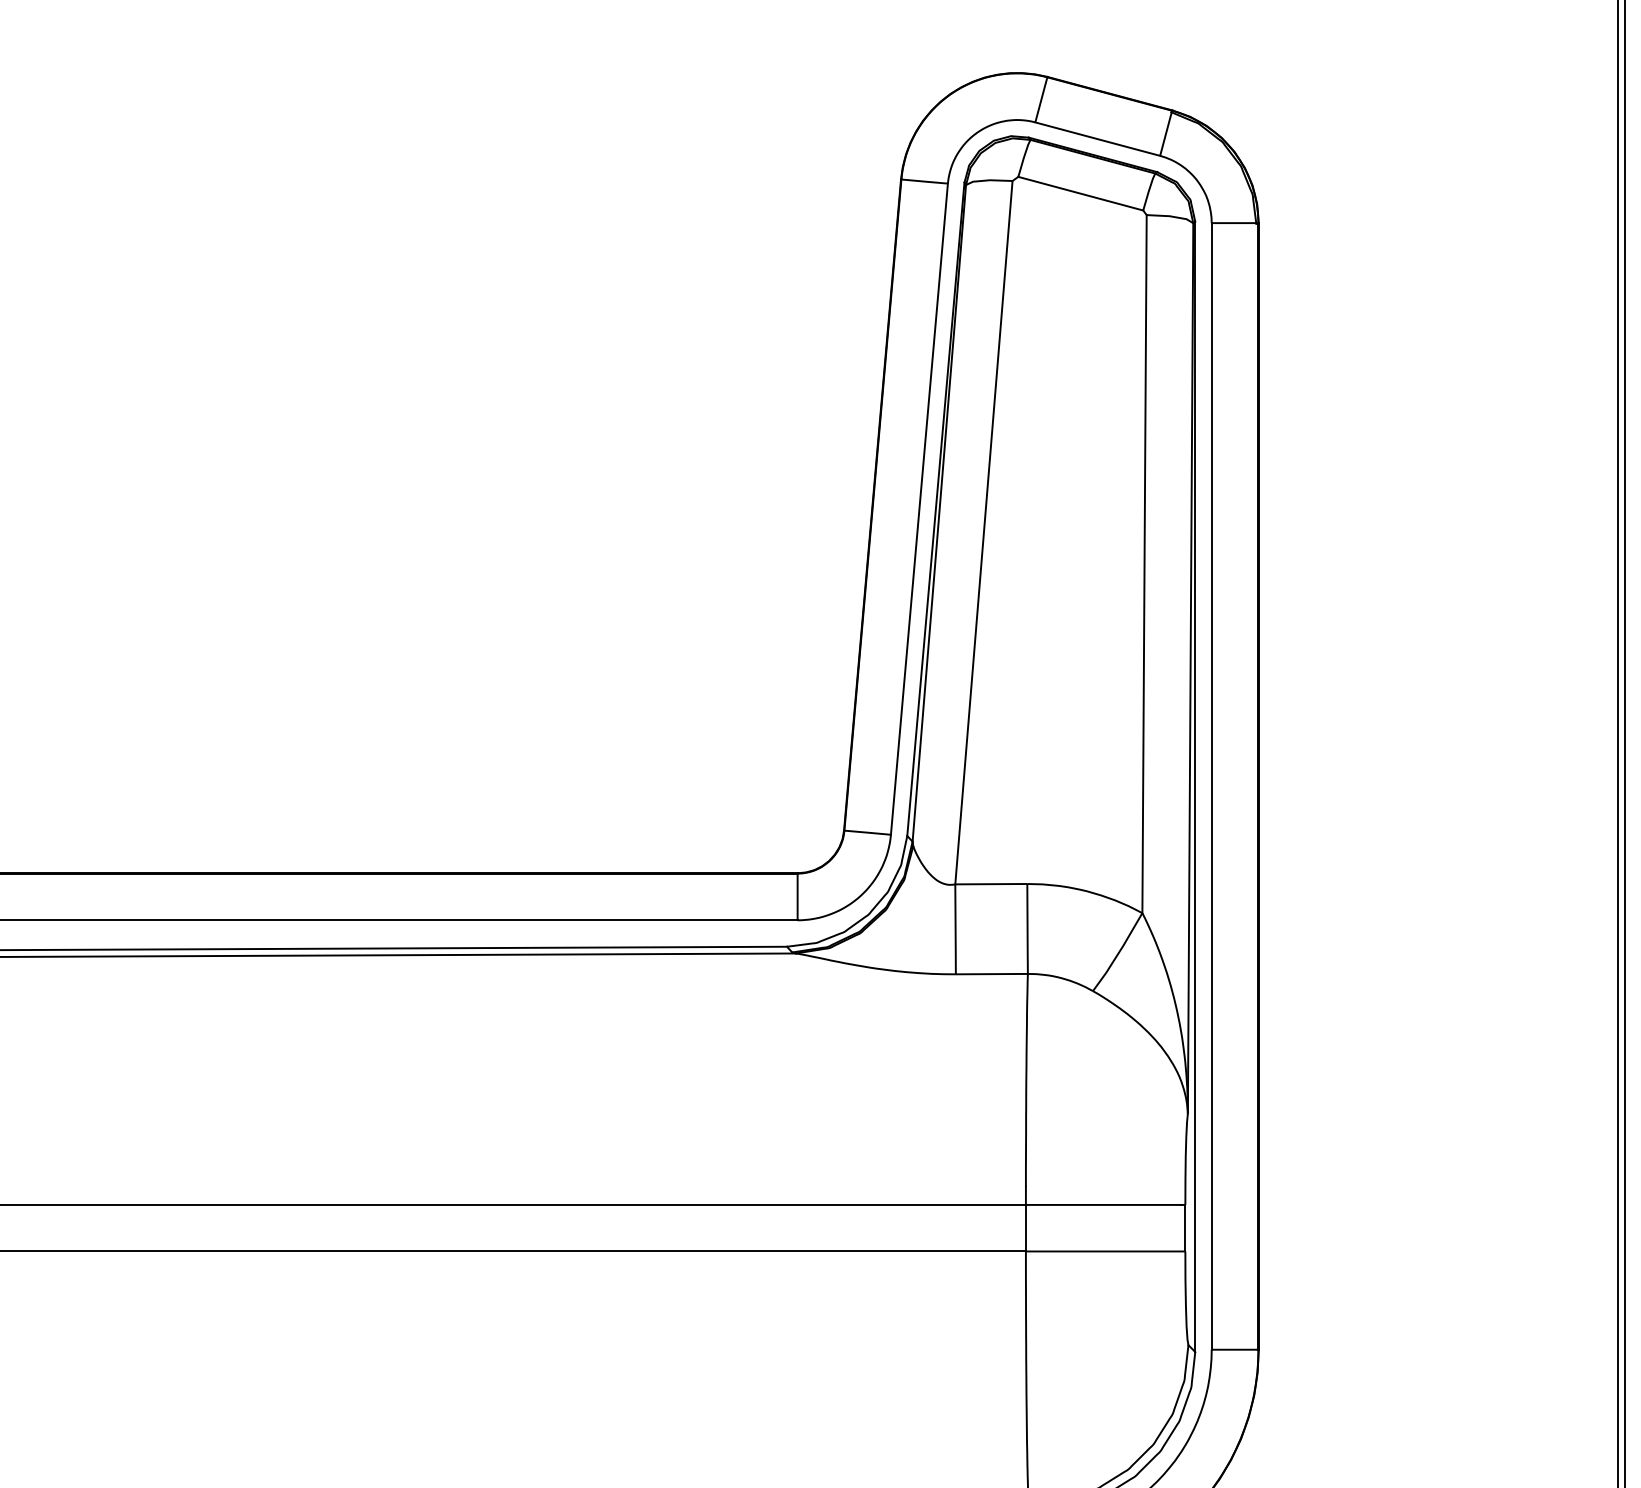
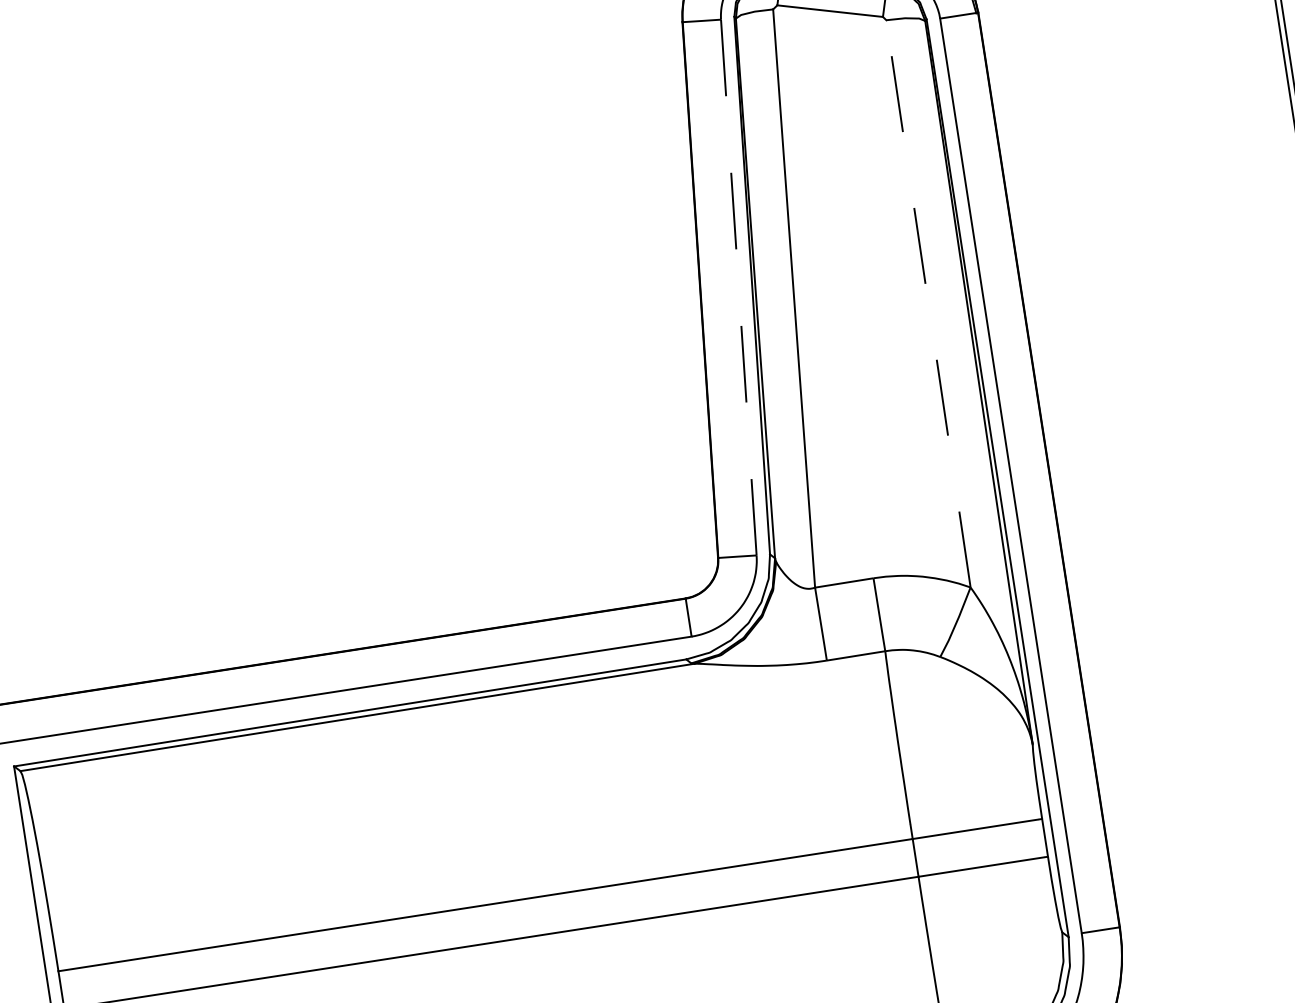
line: (919, 509) -> (738, 287), solid -> dashed
line: (1144, 563) -> (928, 303), solid -> dashed

